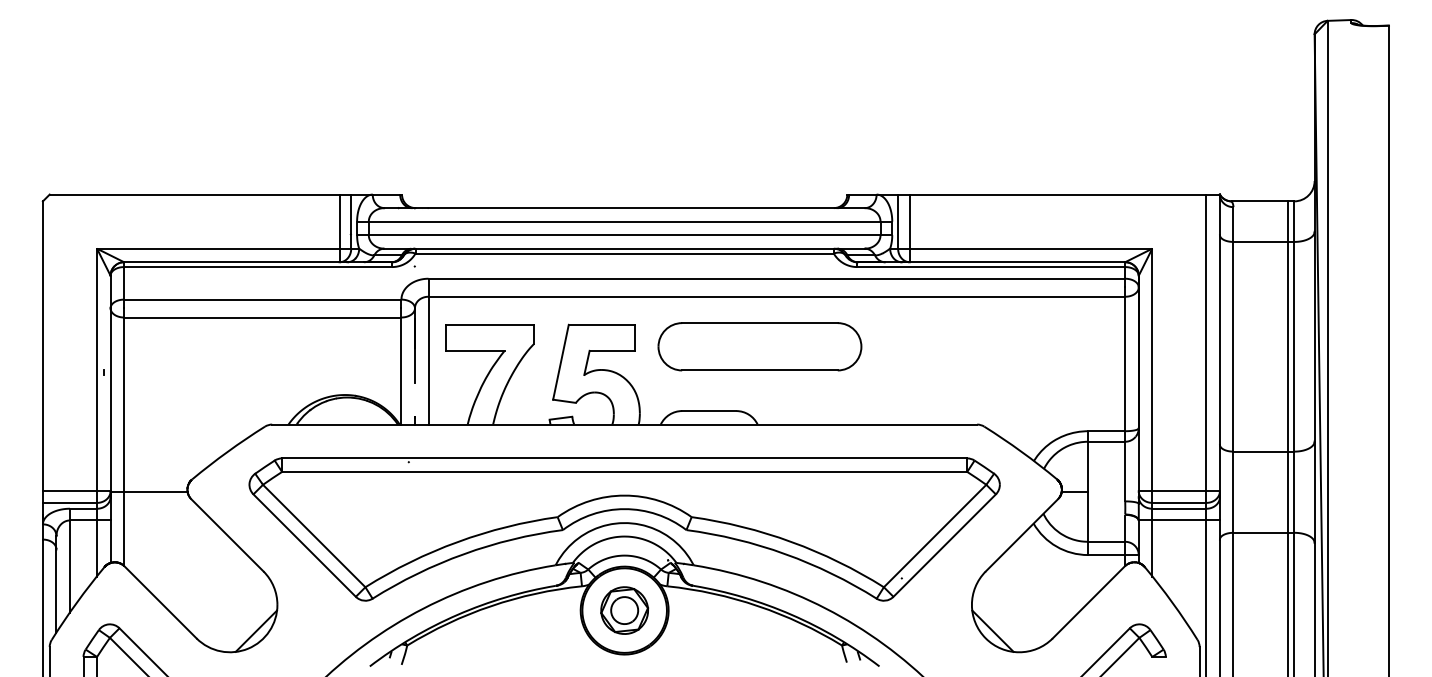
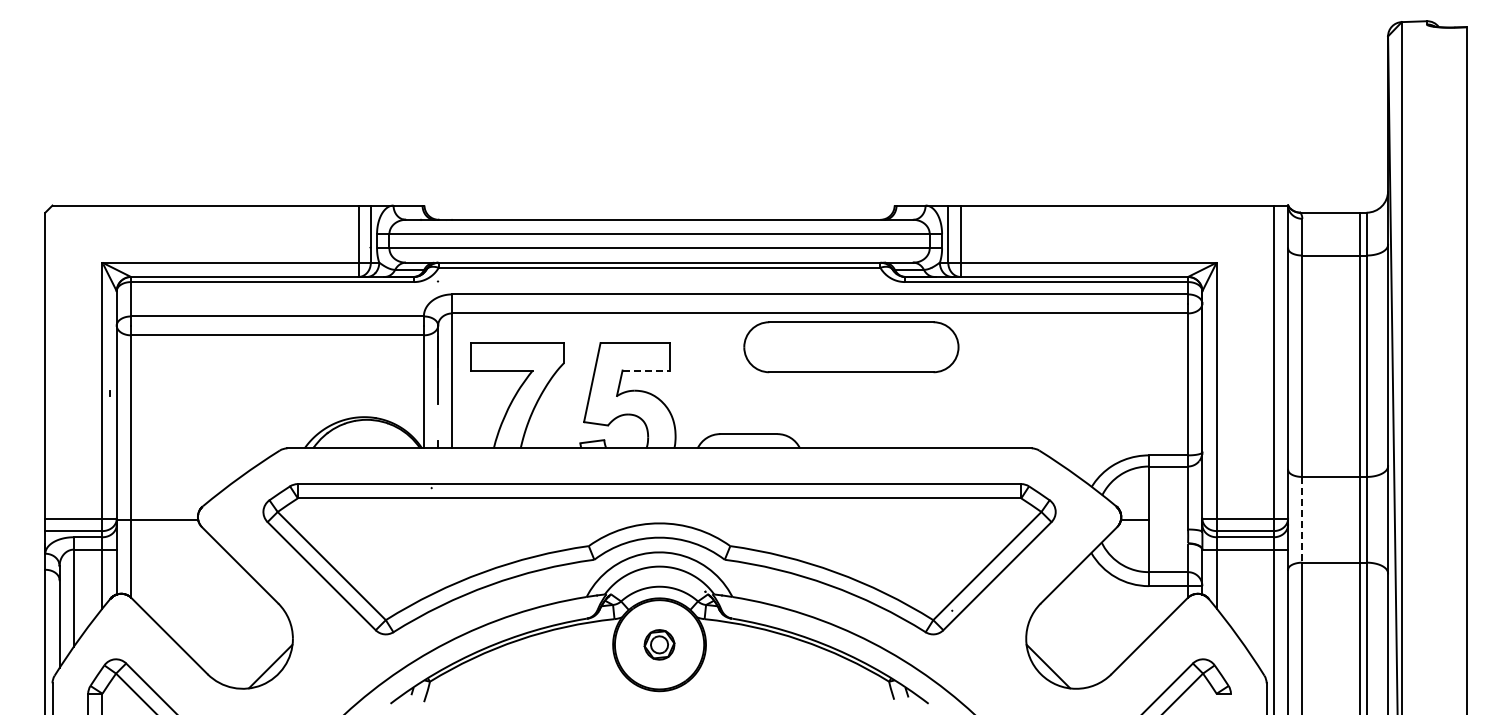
part: (760, 347) -> (851, 347), moved
line: (612, 350) -> (646, 370), solid -> dashed
line: (1233, 491) -> (1302, 519), solid -> dashed
part: (624, 610) -> (659, 644), size x0.6

